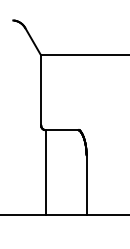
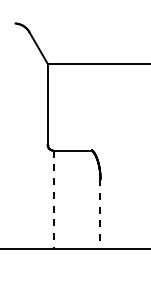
line: (46, 173) -> (53, 200), solid -> dashed
line: (86, 184) -> (100, 213), solid -> dashed

